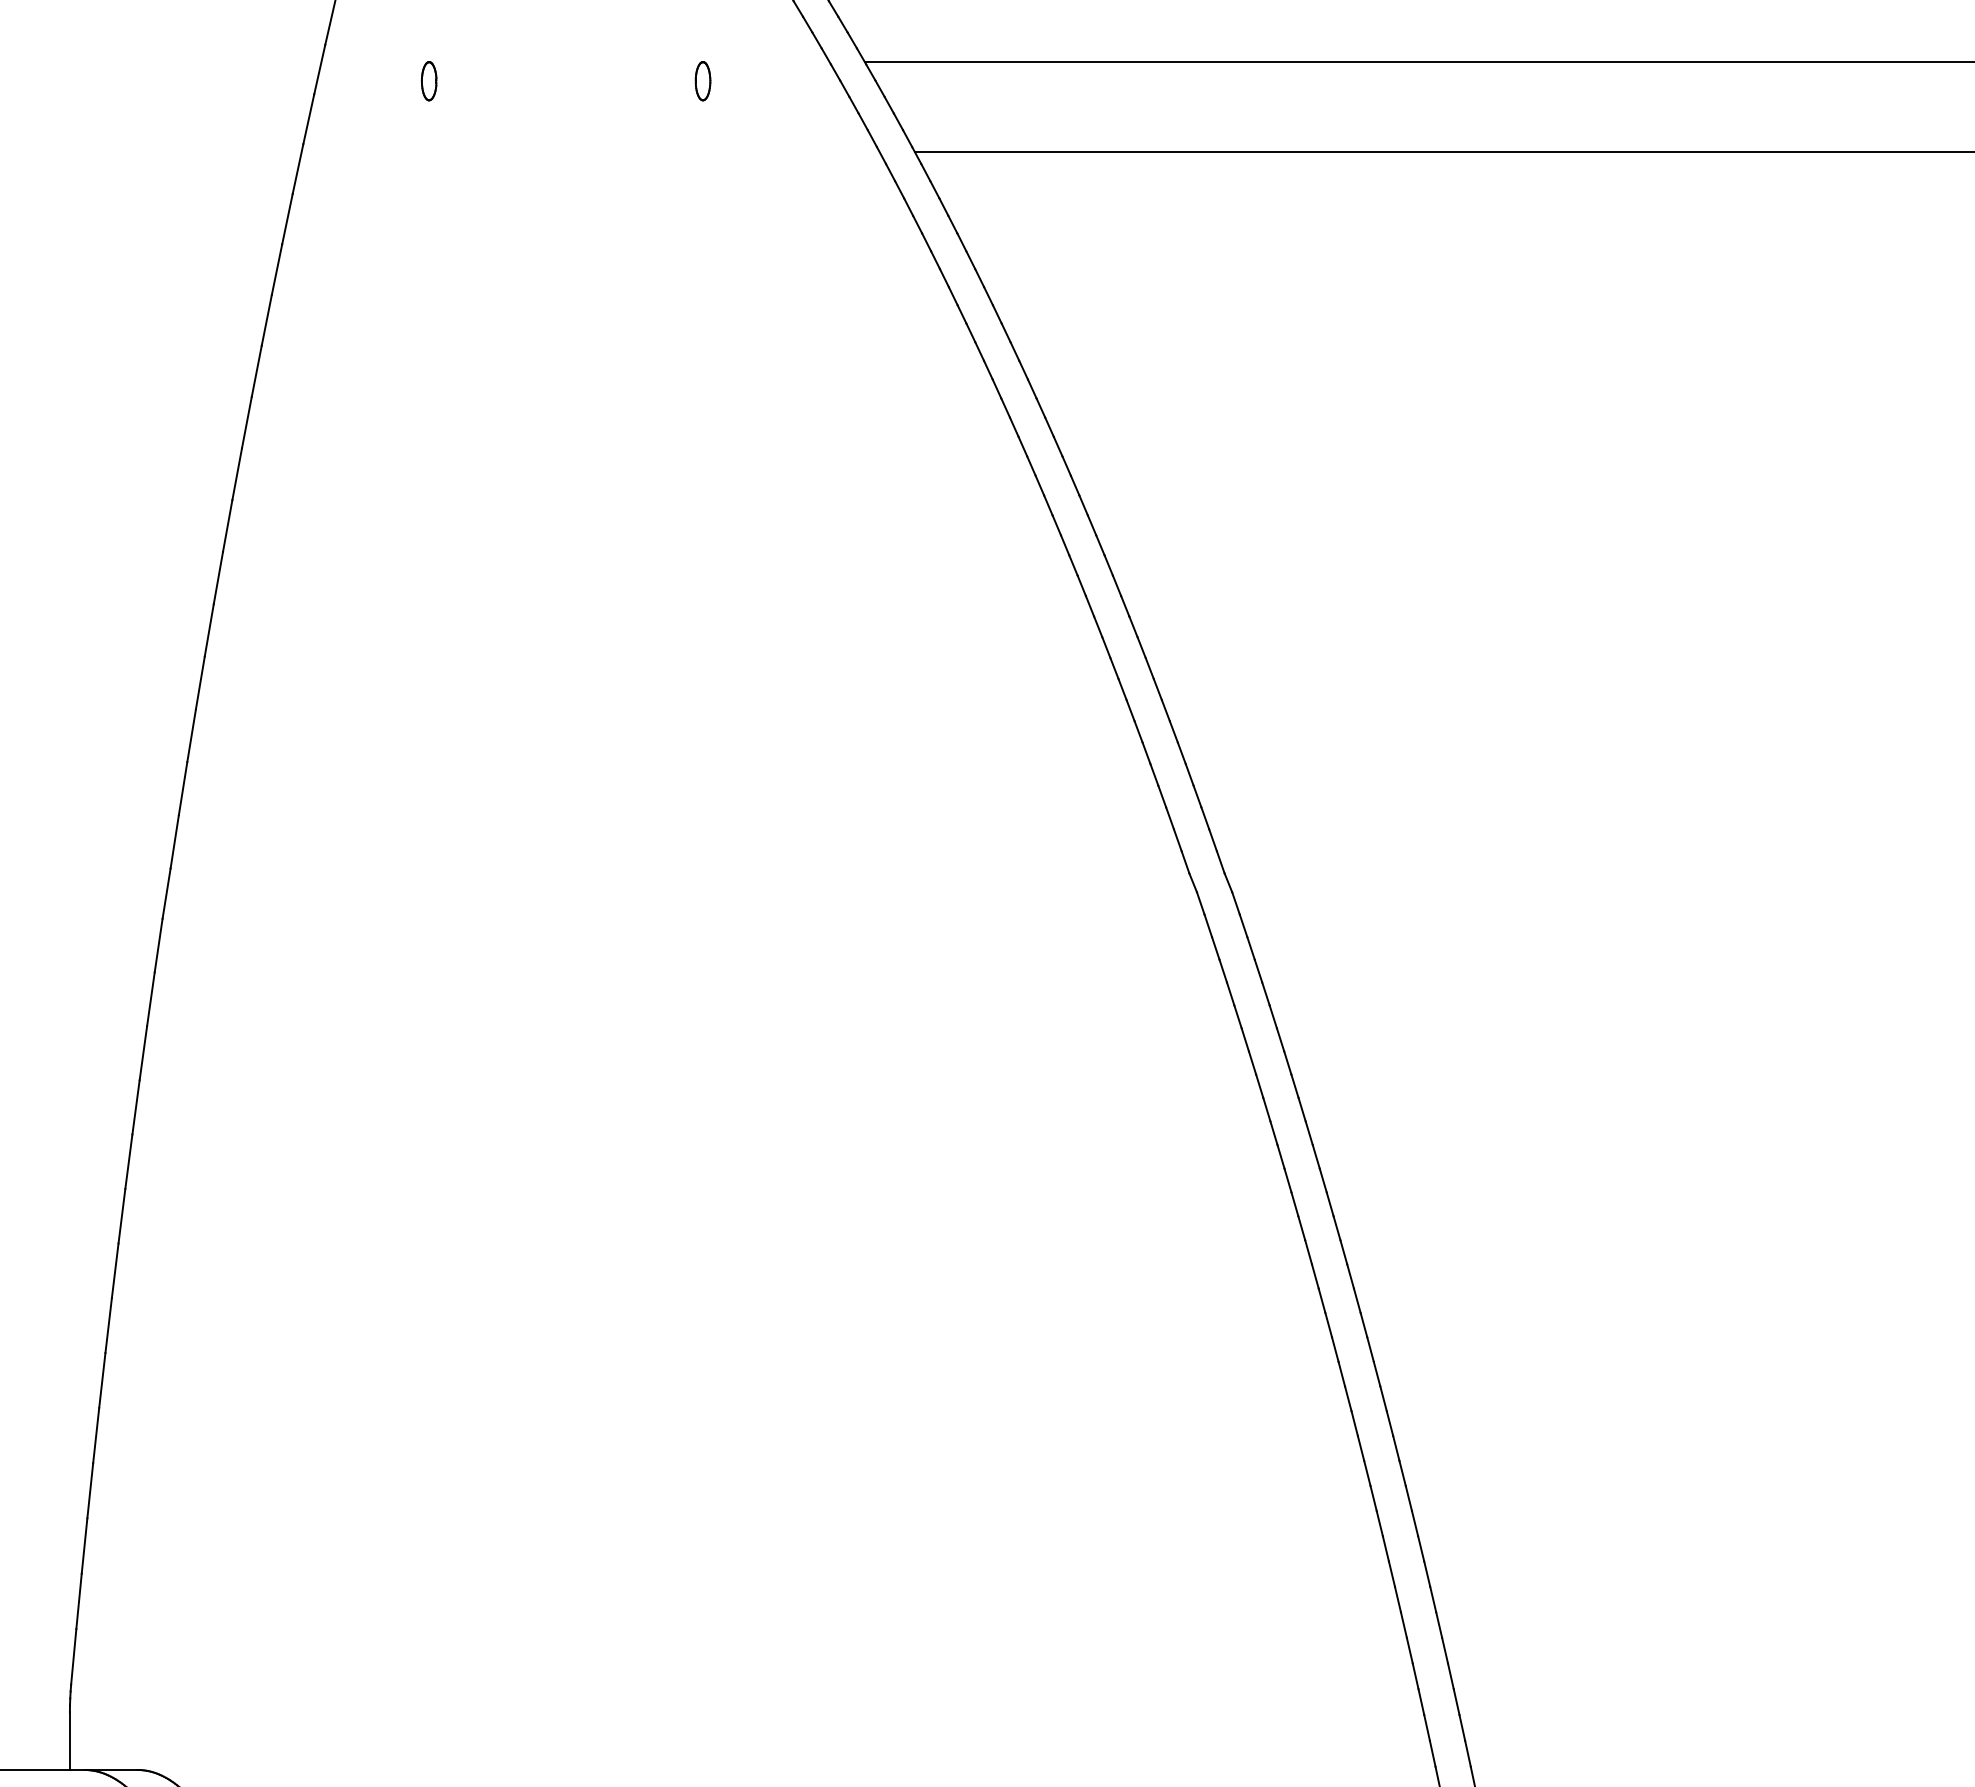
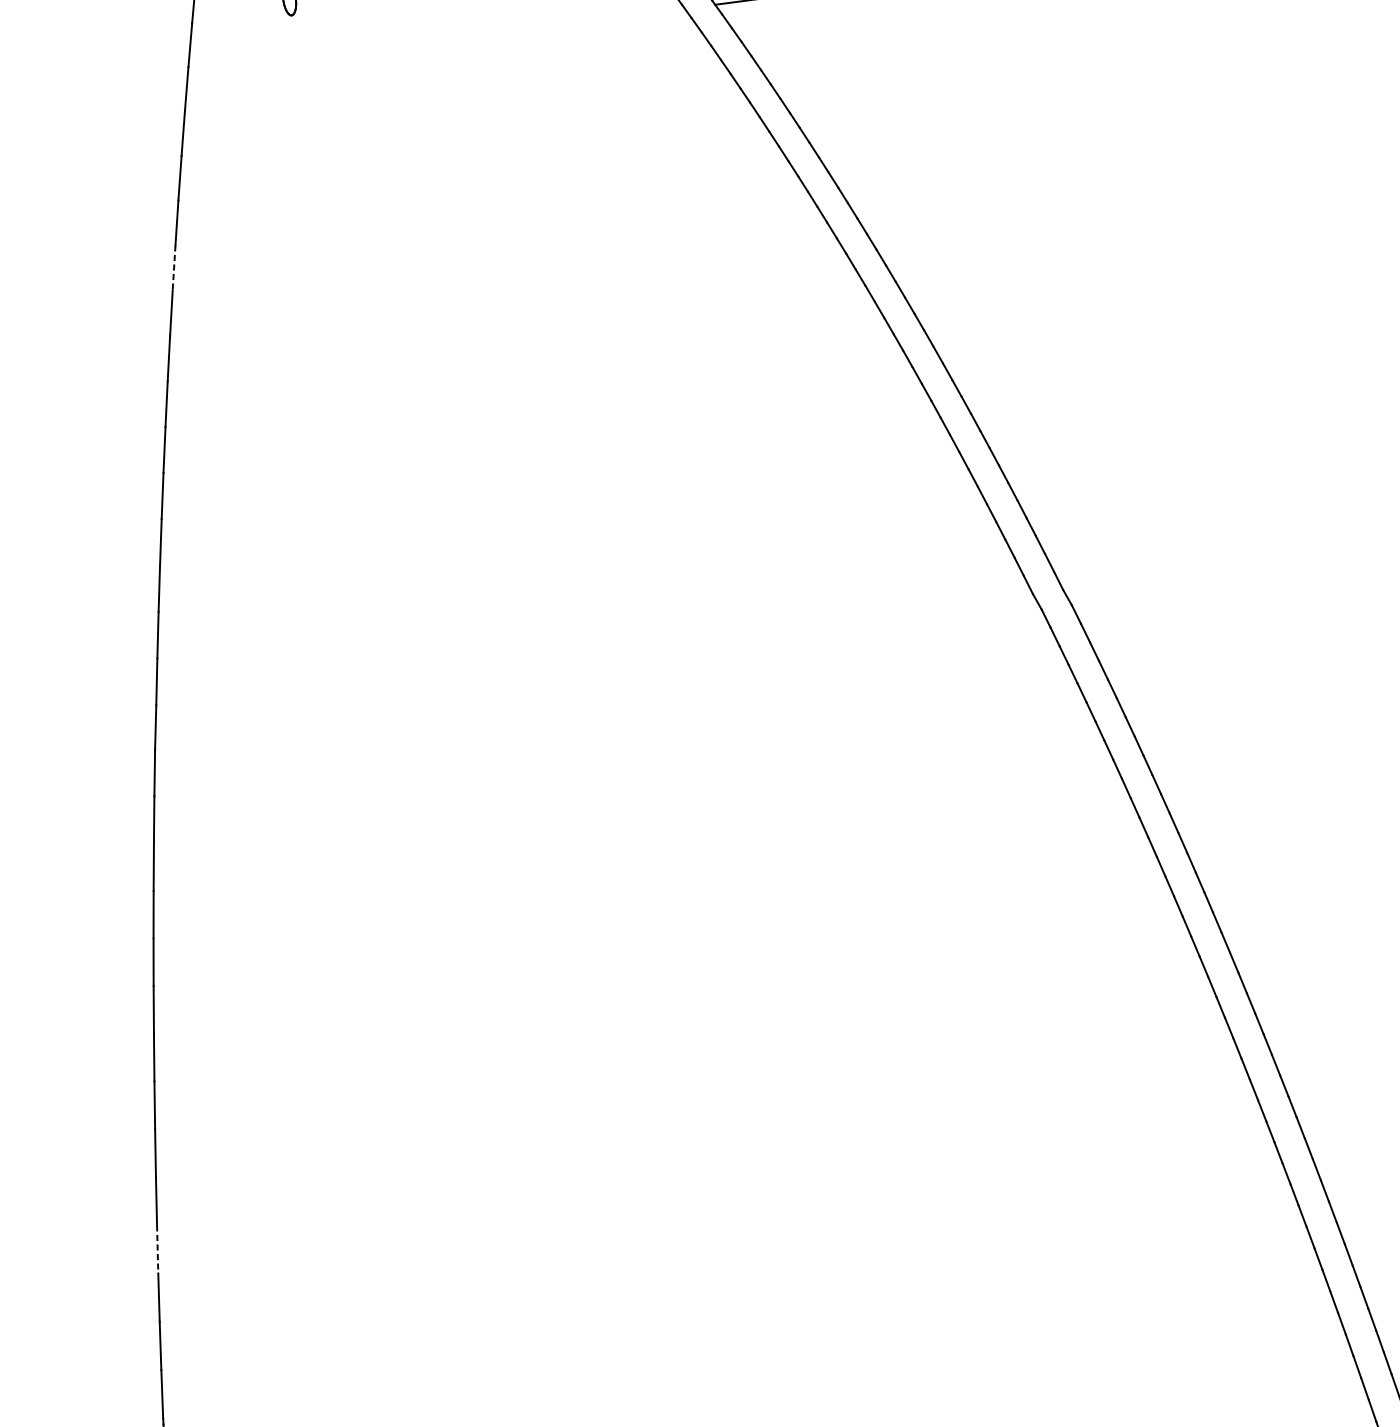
line: (256, 371) -> (173, 268), solid -> dashed
line: (90, 1490) -> (157, 1249), solid -> dashed

